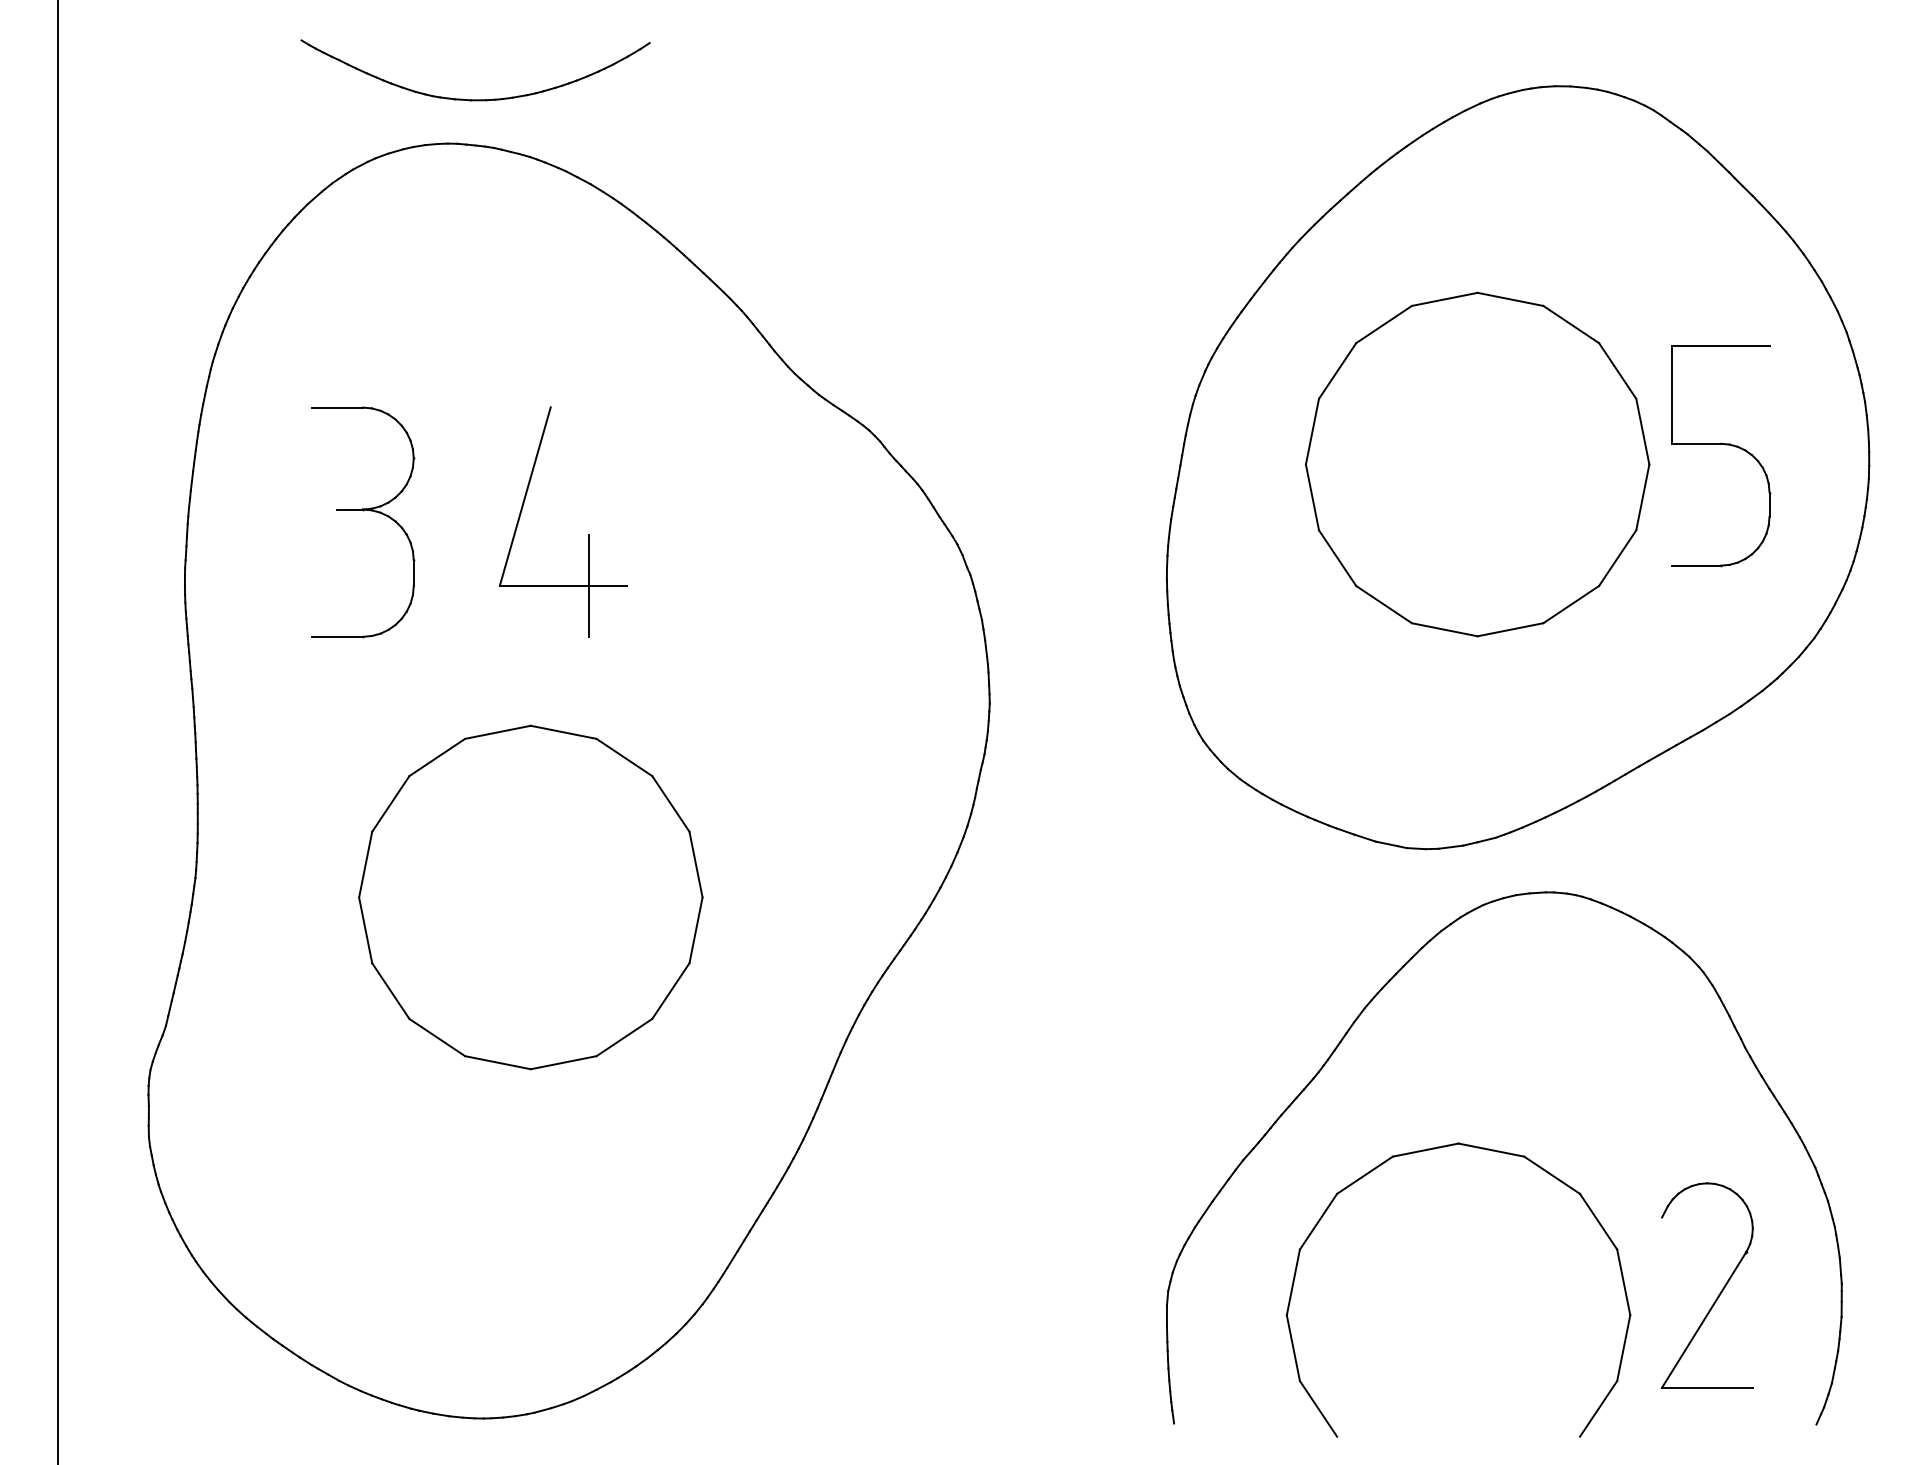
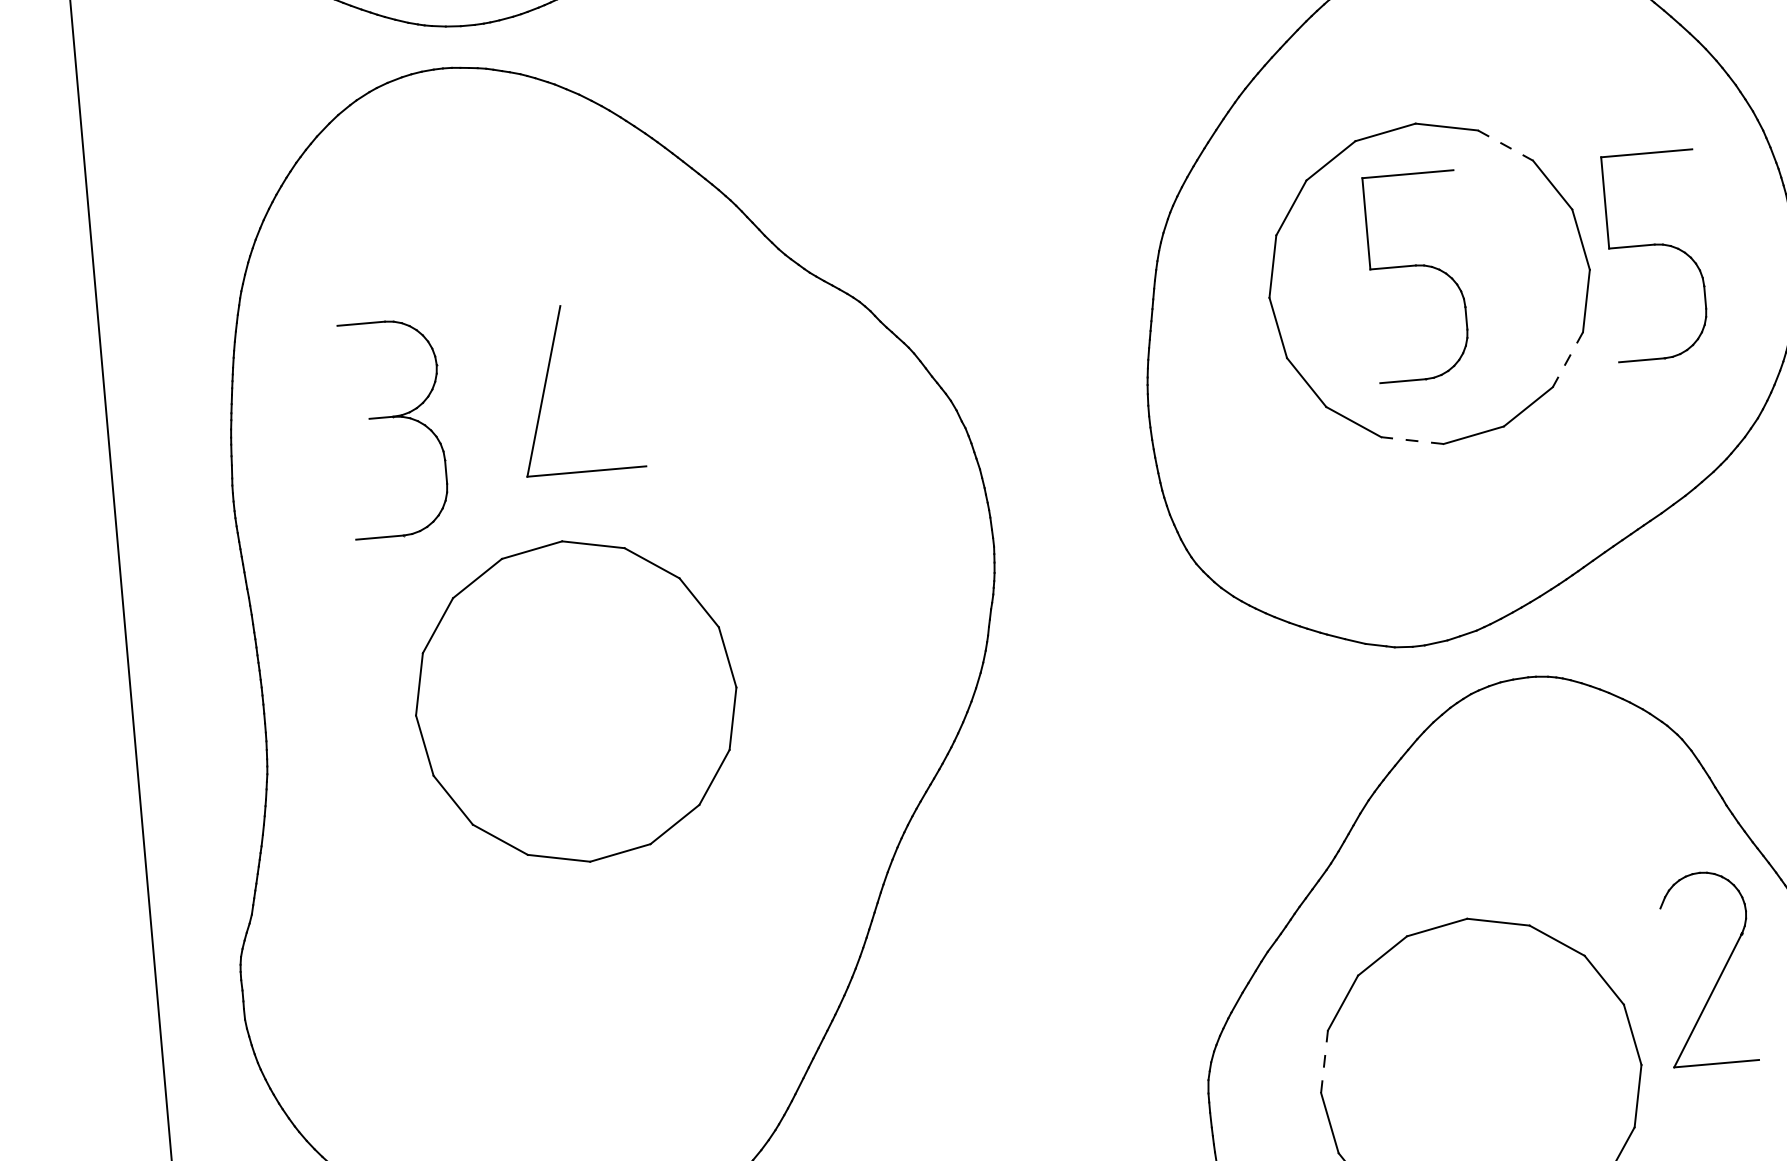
line: (1571, 324) -> (1505, 145), solid -> dashed
part: (1469, 445) -> (1420, 266), added
line: (1617, 558) -> (1567, 360), solid -> dashed
line: (589, 585) -> (611, 469), removed
line: (1444, 629) -> (1412, 440), solid -> dashed
part: (530, 897) -> (575, 701), moved
line: (1293, 1282) -> (1324, 1061), solid -> dashed
part: (1718, 1294) -> (1719, 975), moved

